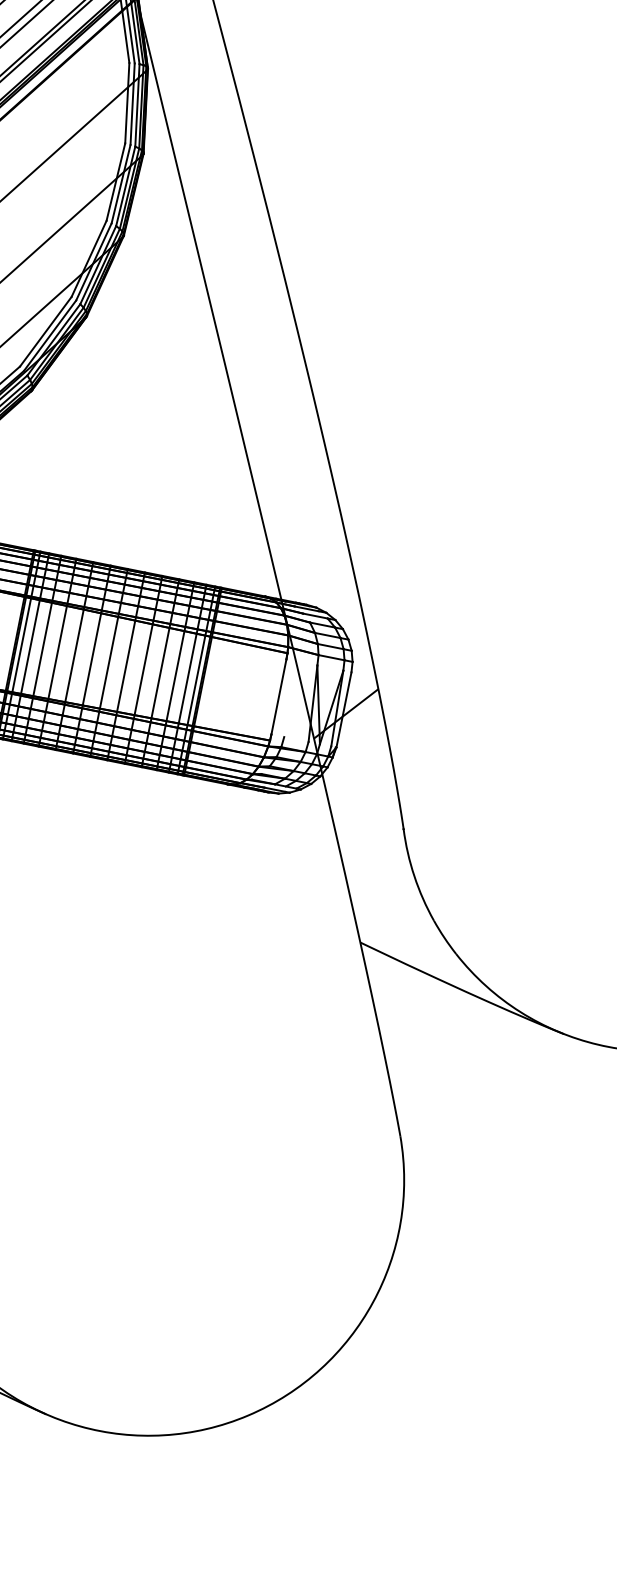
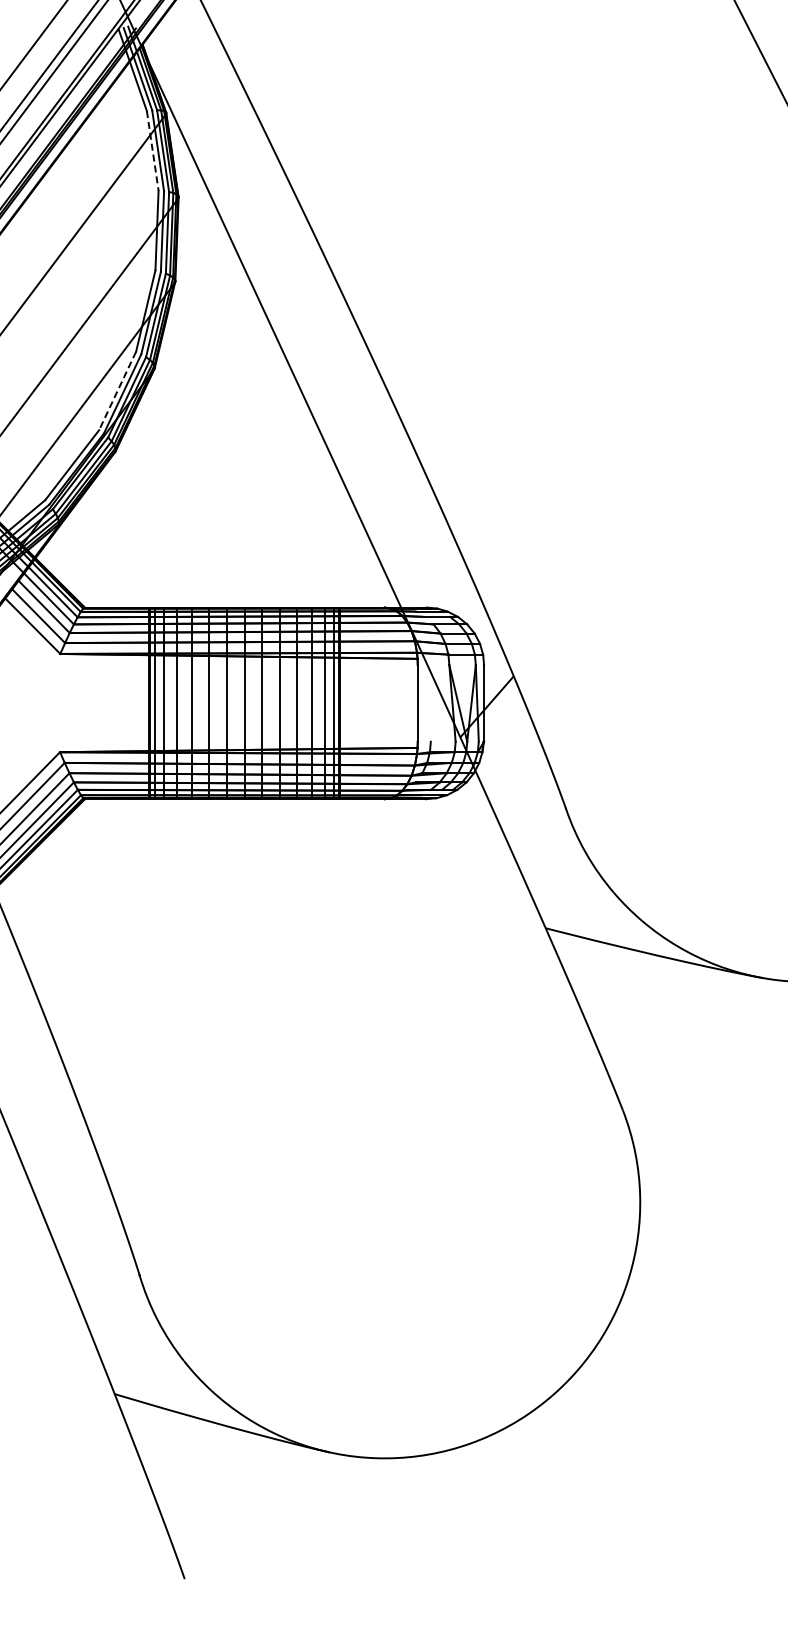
line: (126, 103) -> (152, 151), solid -> dashed
line: (45, 332) -> (117, 391), solid -> dashed

